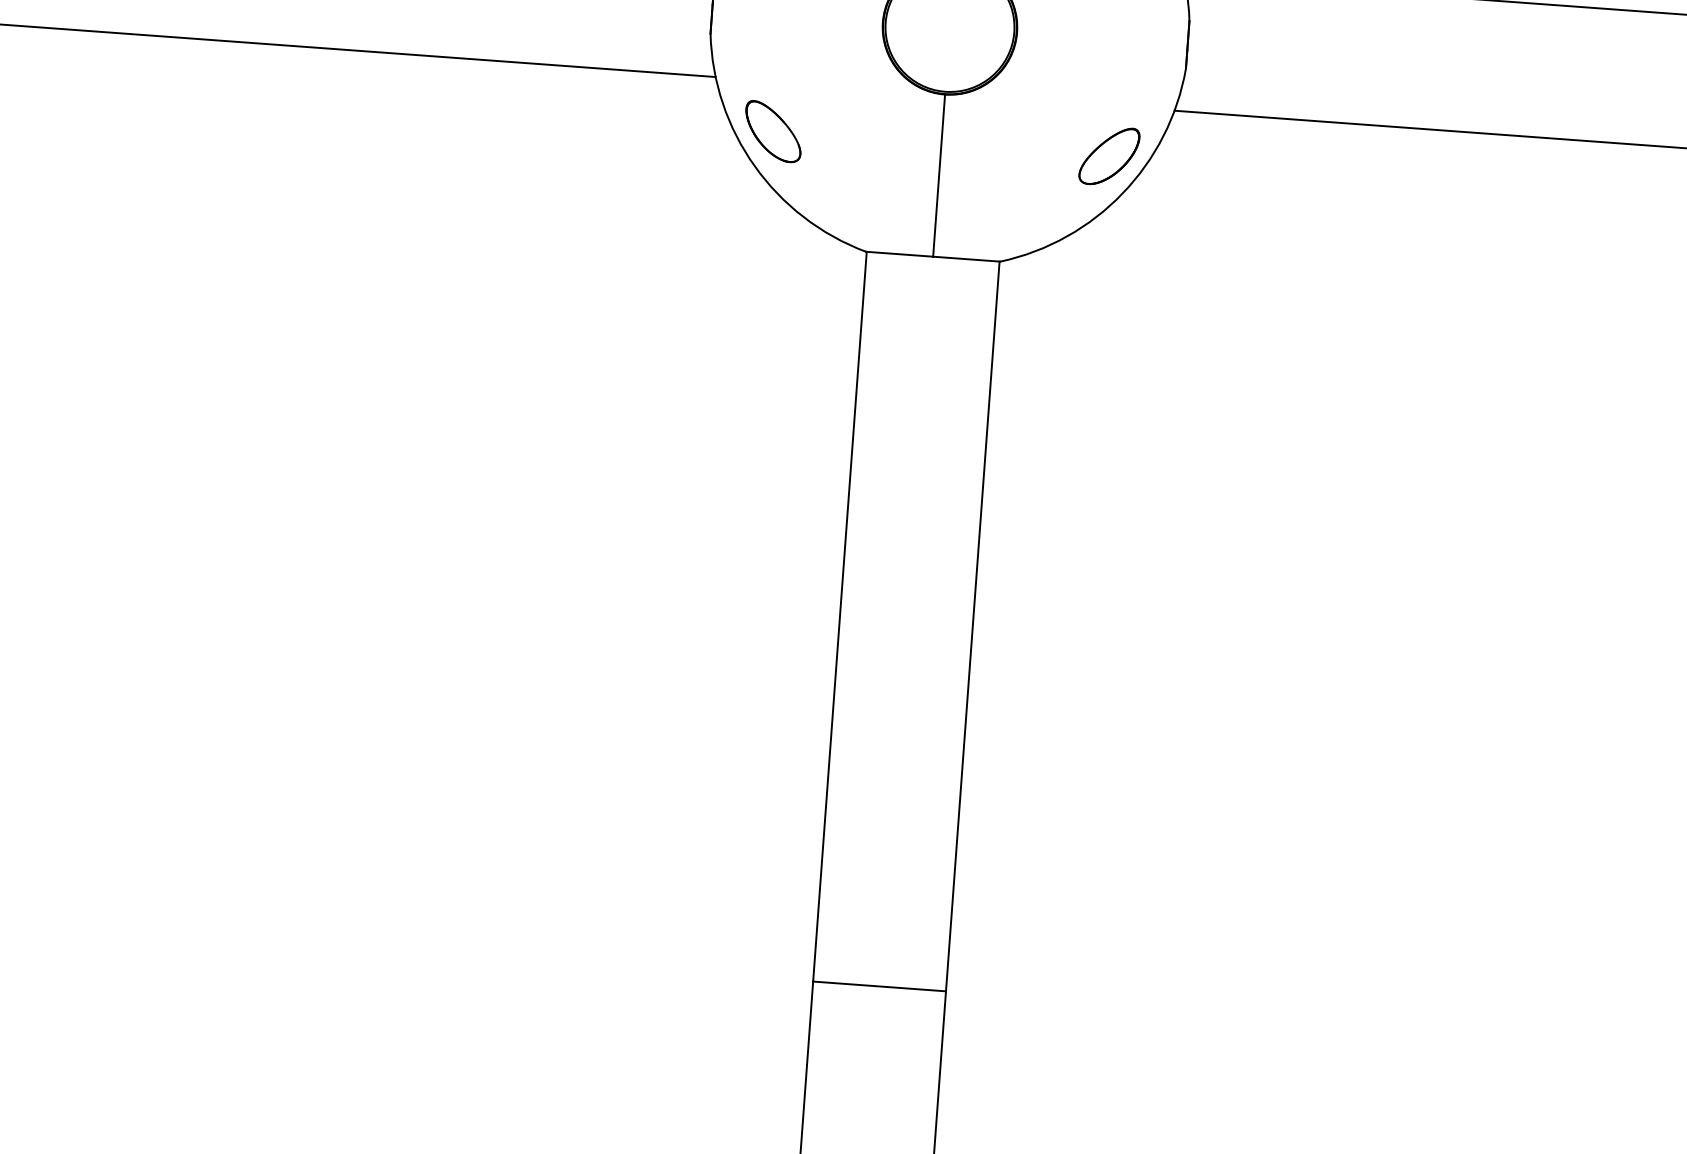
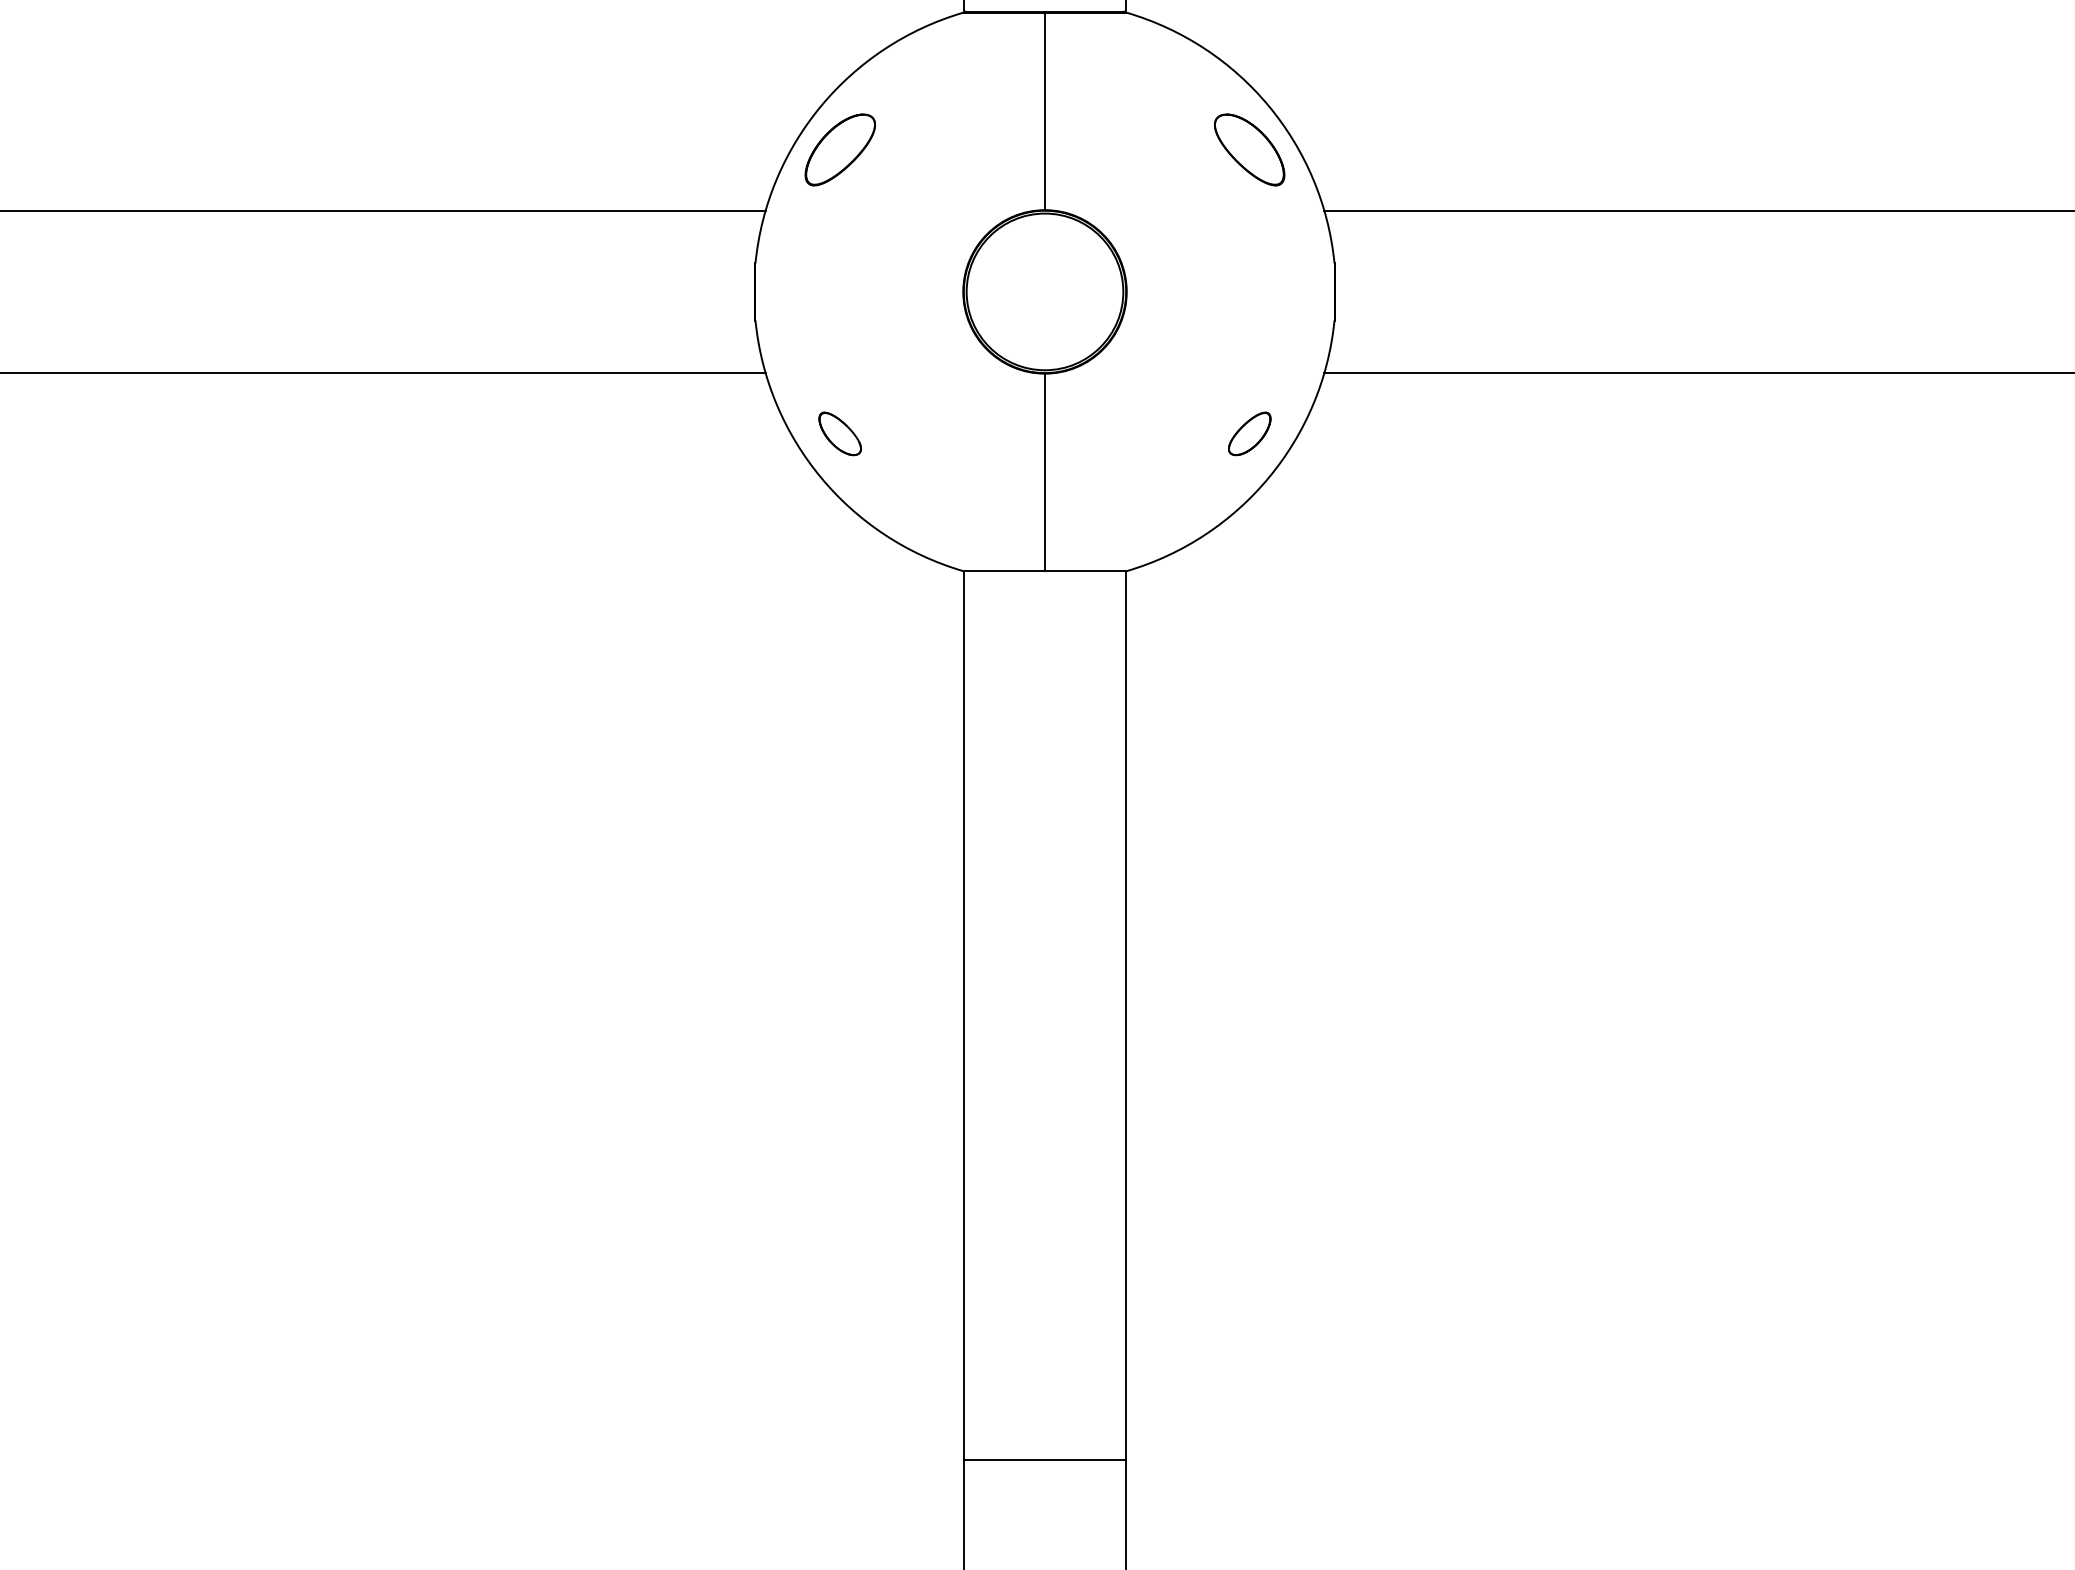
part: (772, 131) -> (839, 433), size x0.6
part: (1109, 156) -> (1249, 433), size x0.6

